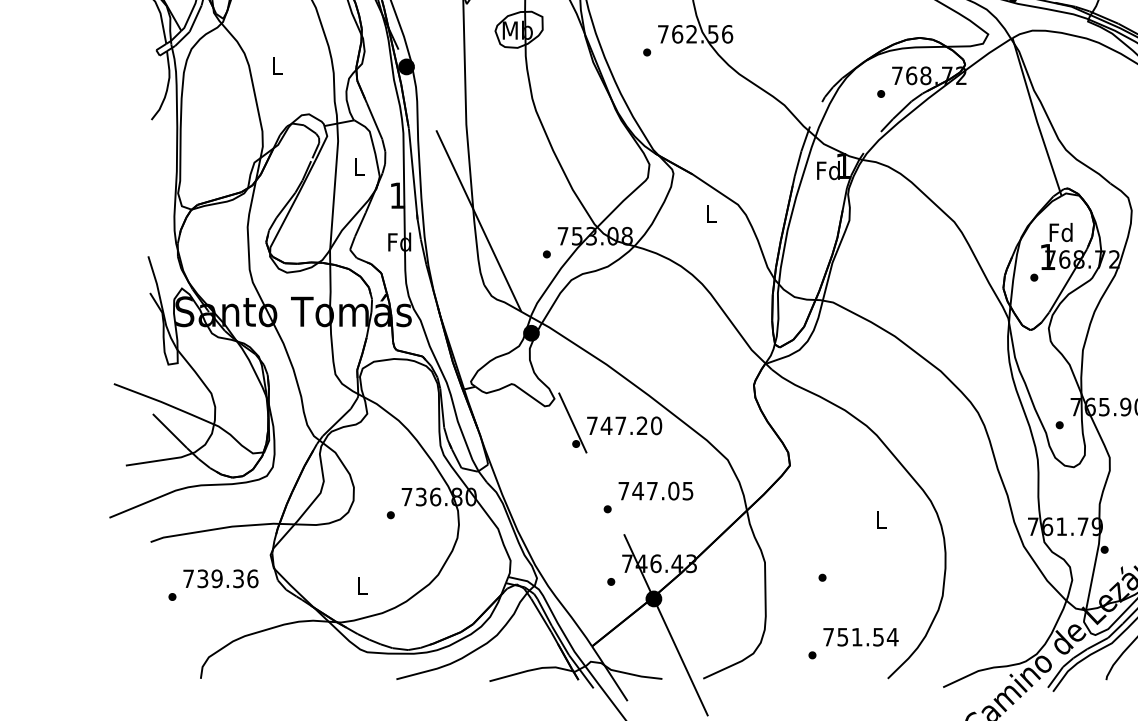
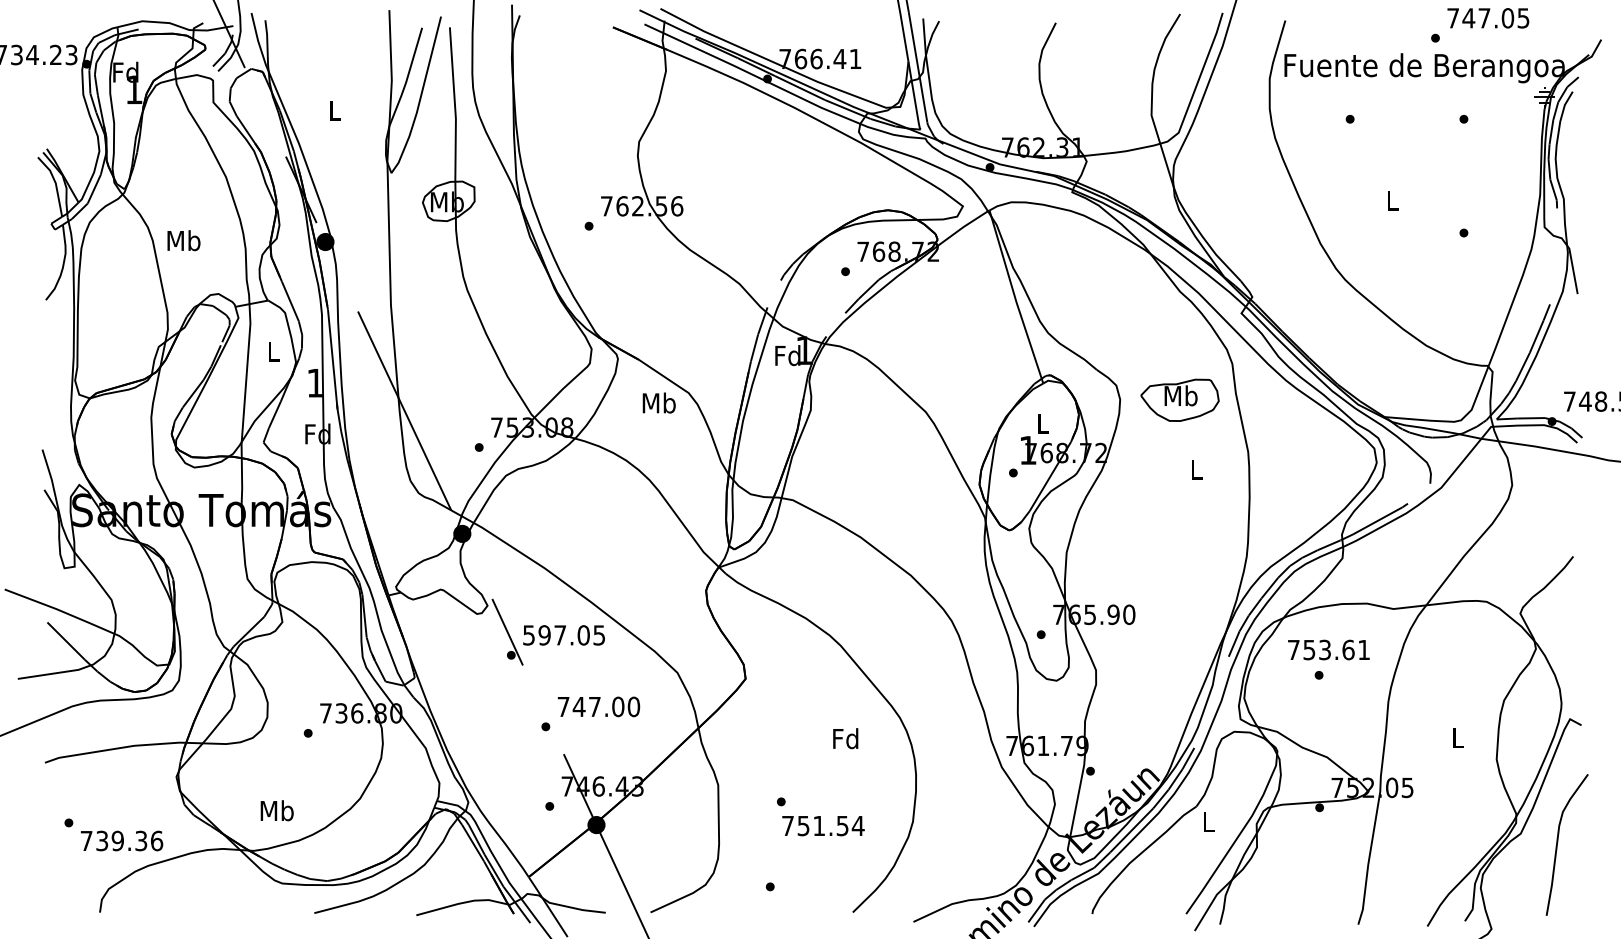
text: (277, 65) -> (183, 240), L -> Mb
text: (710, 213) -> (658, 402), L -> Mb
text: (1060, 232) -> (1042, 423), Fd -> L
text: (624, 425) -> (564, 635), 747.20 -> 597.05
text: (687, 490) -> (633, 706), 747.05 -> 747.00
text: (881, 519) -> (845, 738), L -> Fd
text: (220, 578) -> (121, 840), moved
text: (361, 585) -> (276, 810), L -> Mb
text: (861, 637) -> (823, 826), moved

